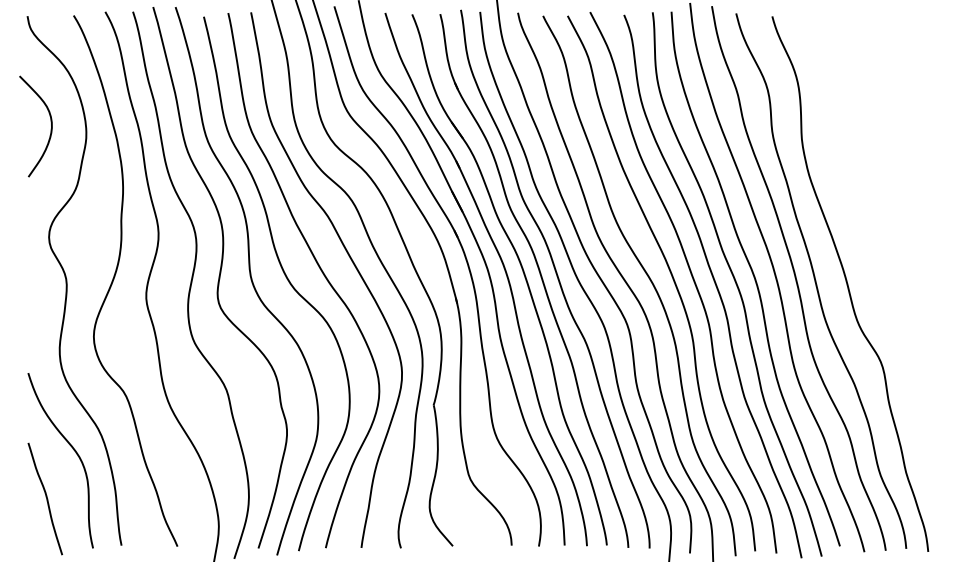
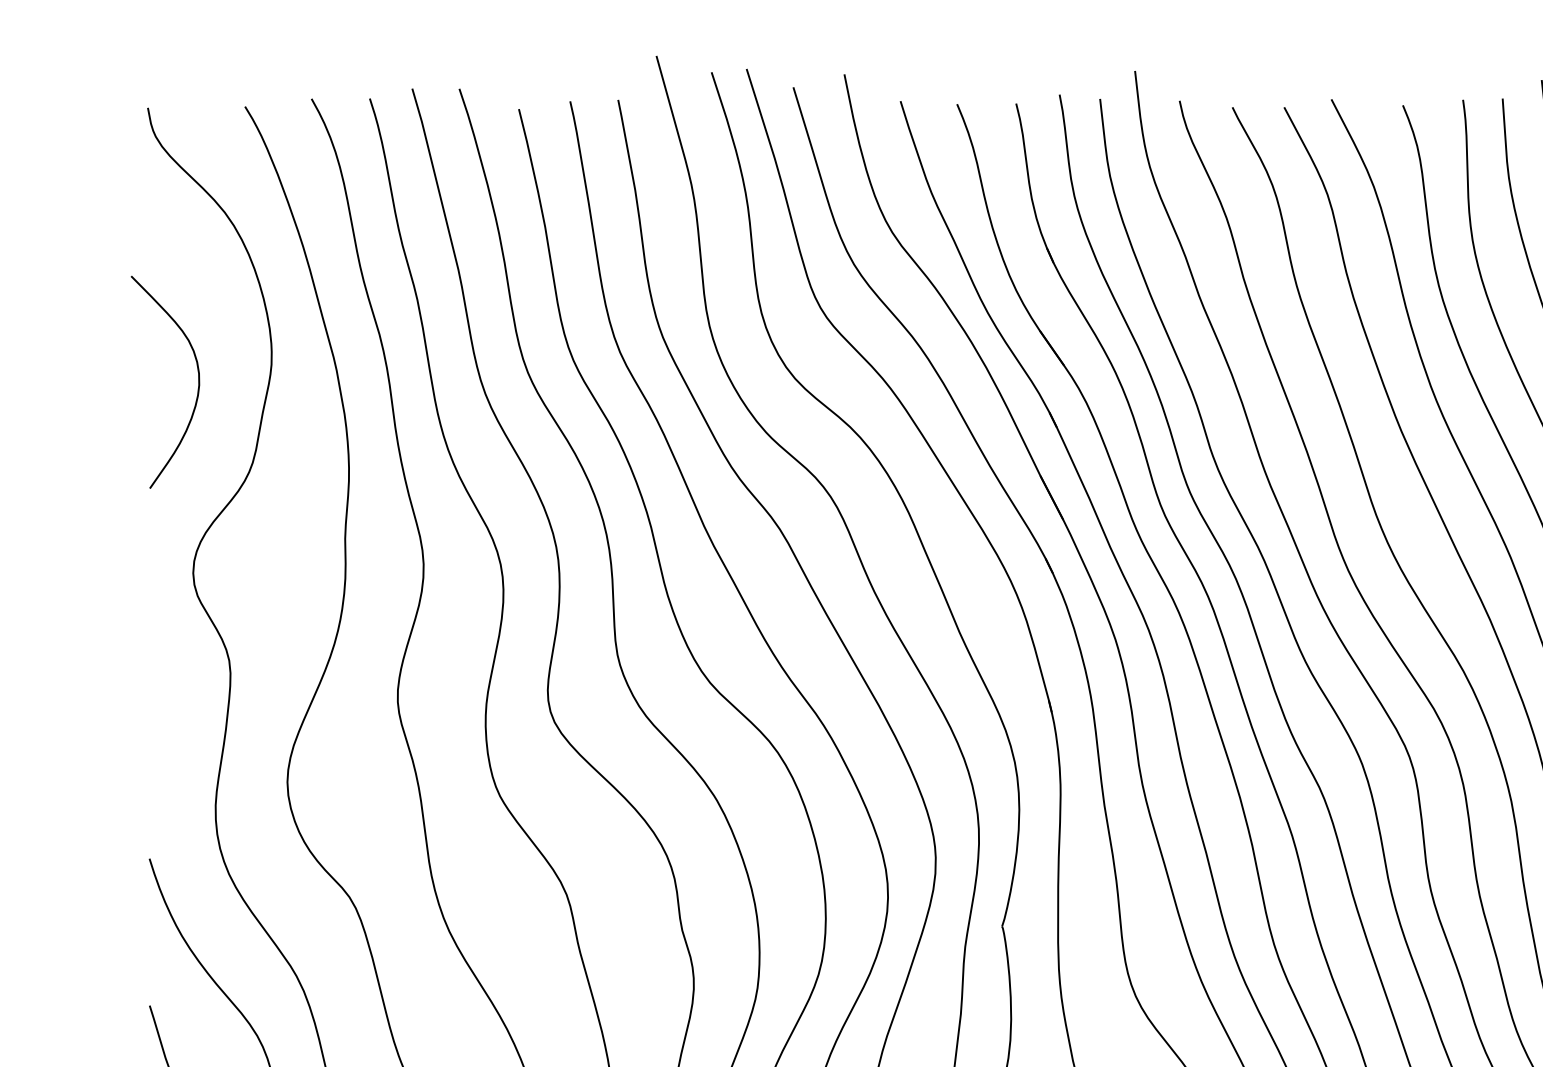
curve: (50, 129) -> (196, 388), moved

